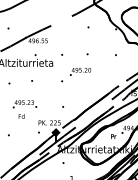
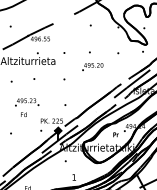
text: (80, 71) -> (92, 66), moved

